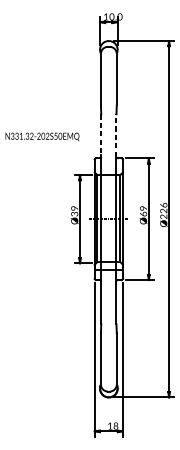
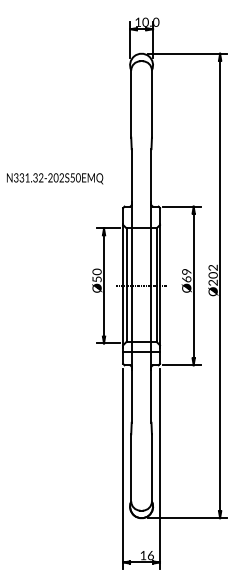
line: (101, 135) -> (131, 176), dashed -> solid
line: (116, 135) -> (151, 176), dashed -> solid
text: (163, 208) -> (212, 271), Ø226 -> Ø202
text: (74, 211) -> (96, 275), Ø39 -> Ø50
text: (115, 425) -> (150, 554), 18 -> 16

